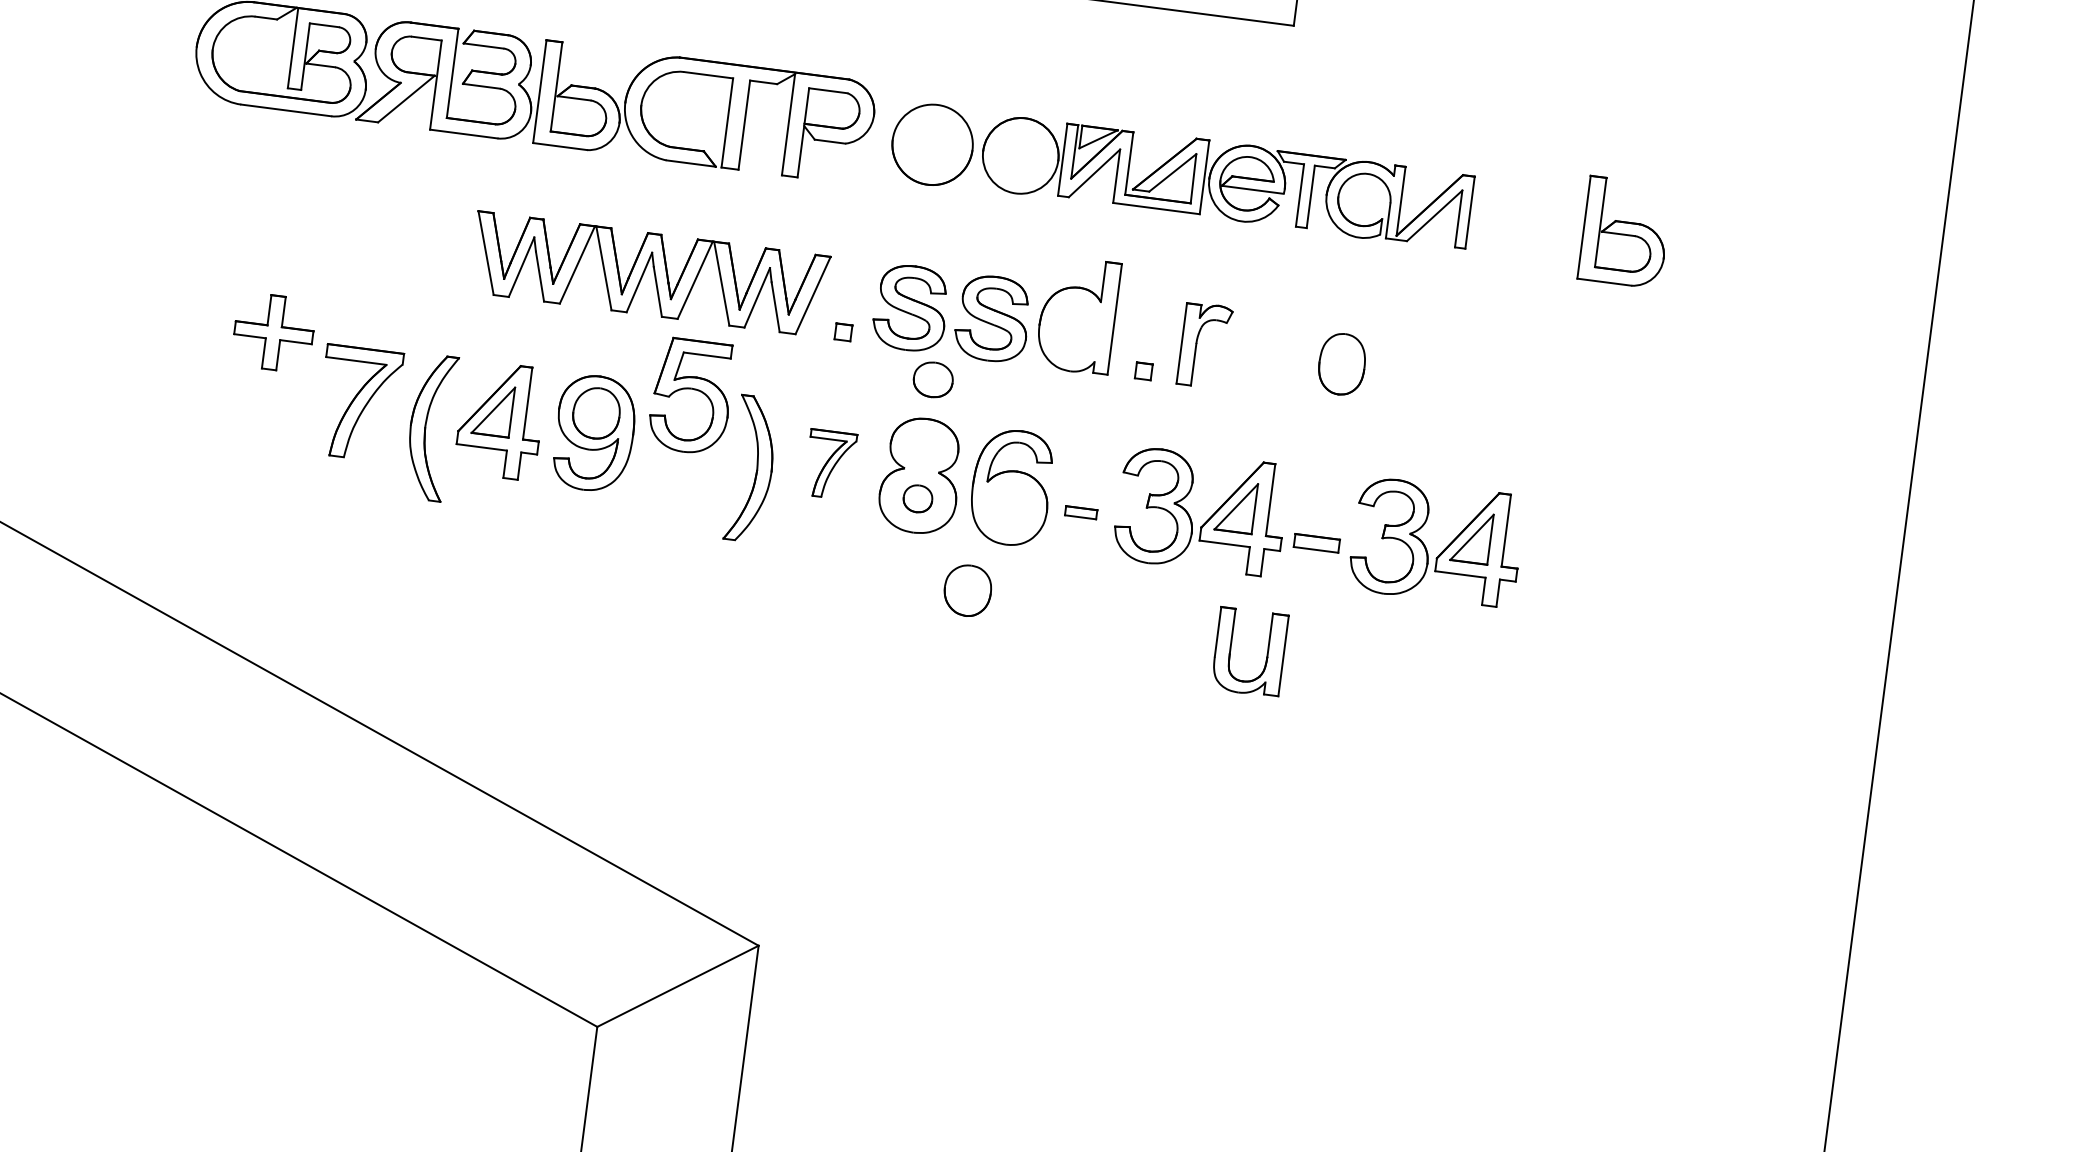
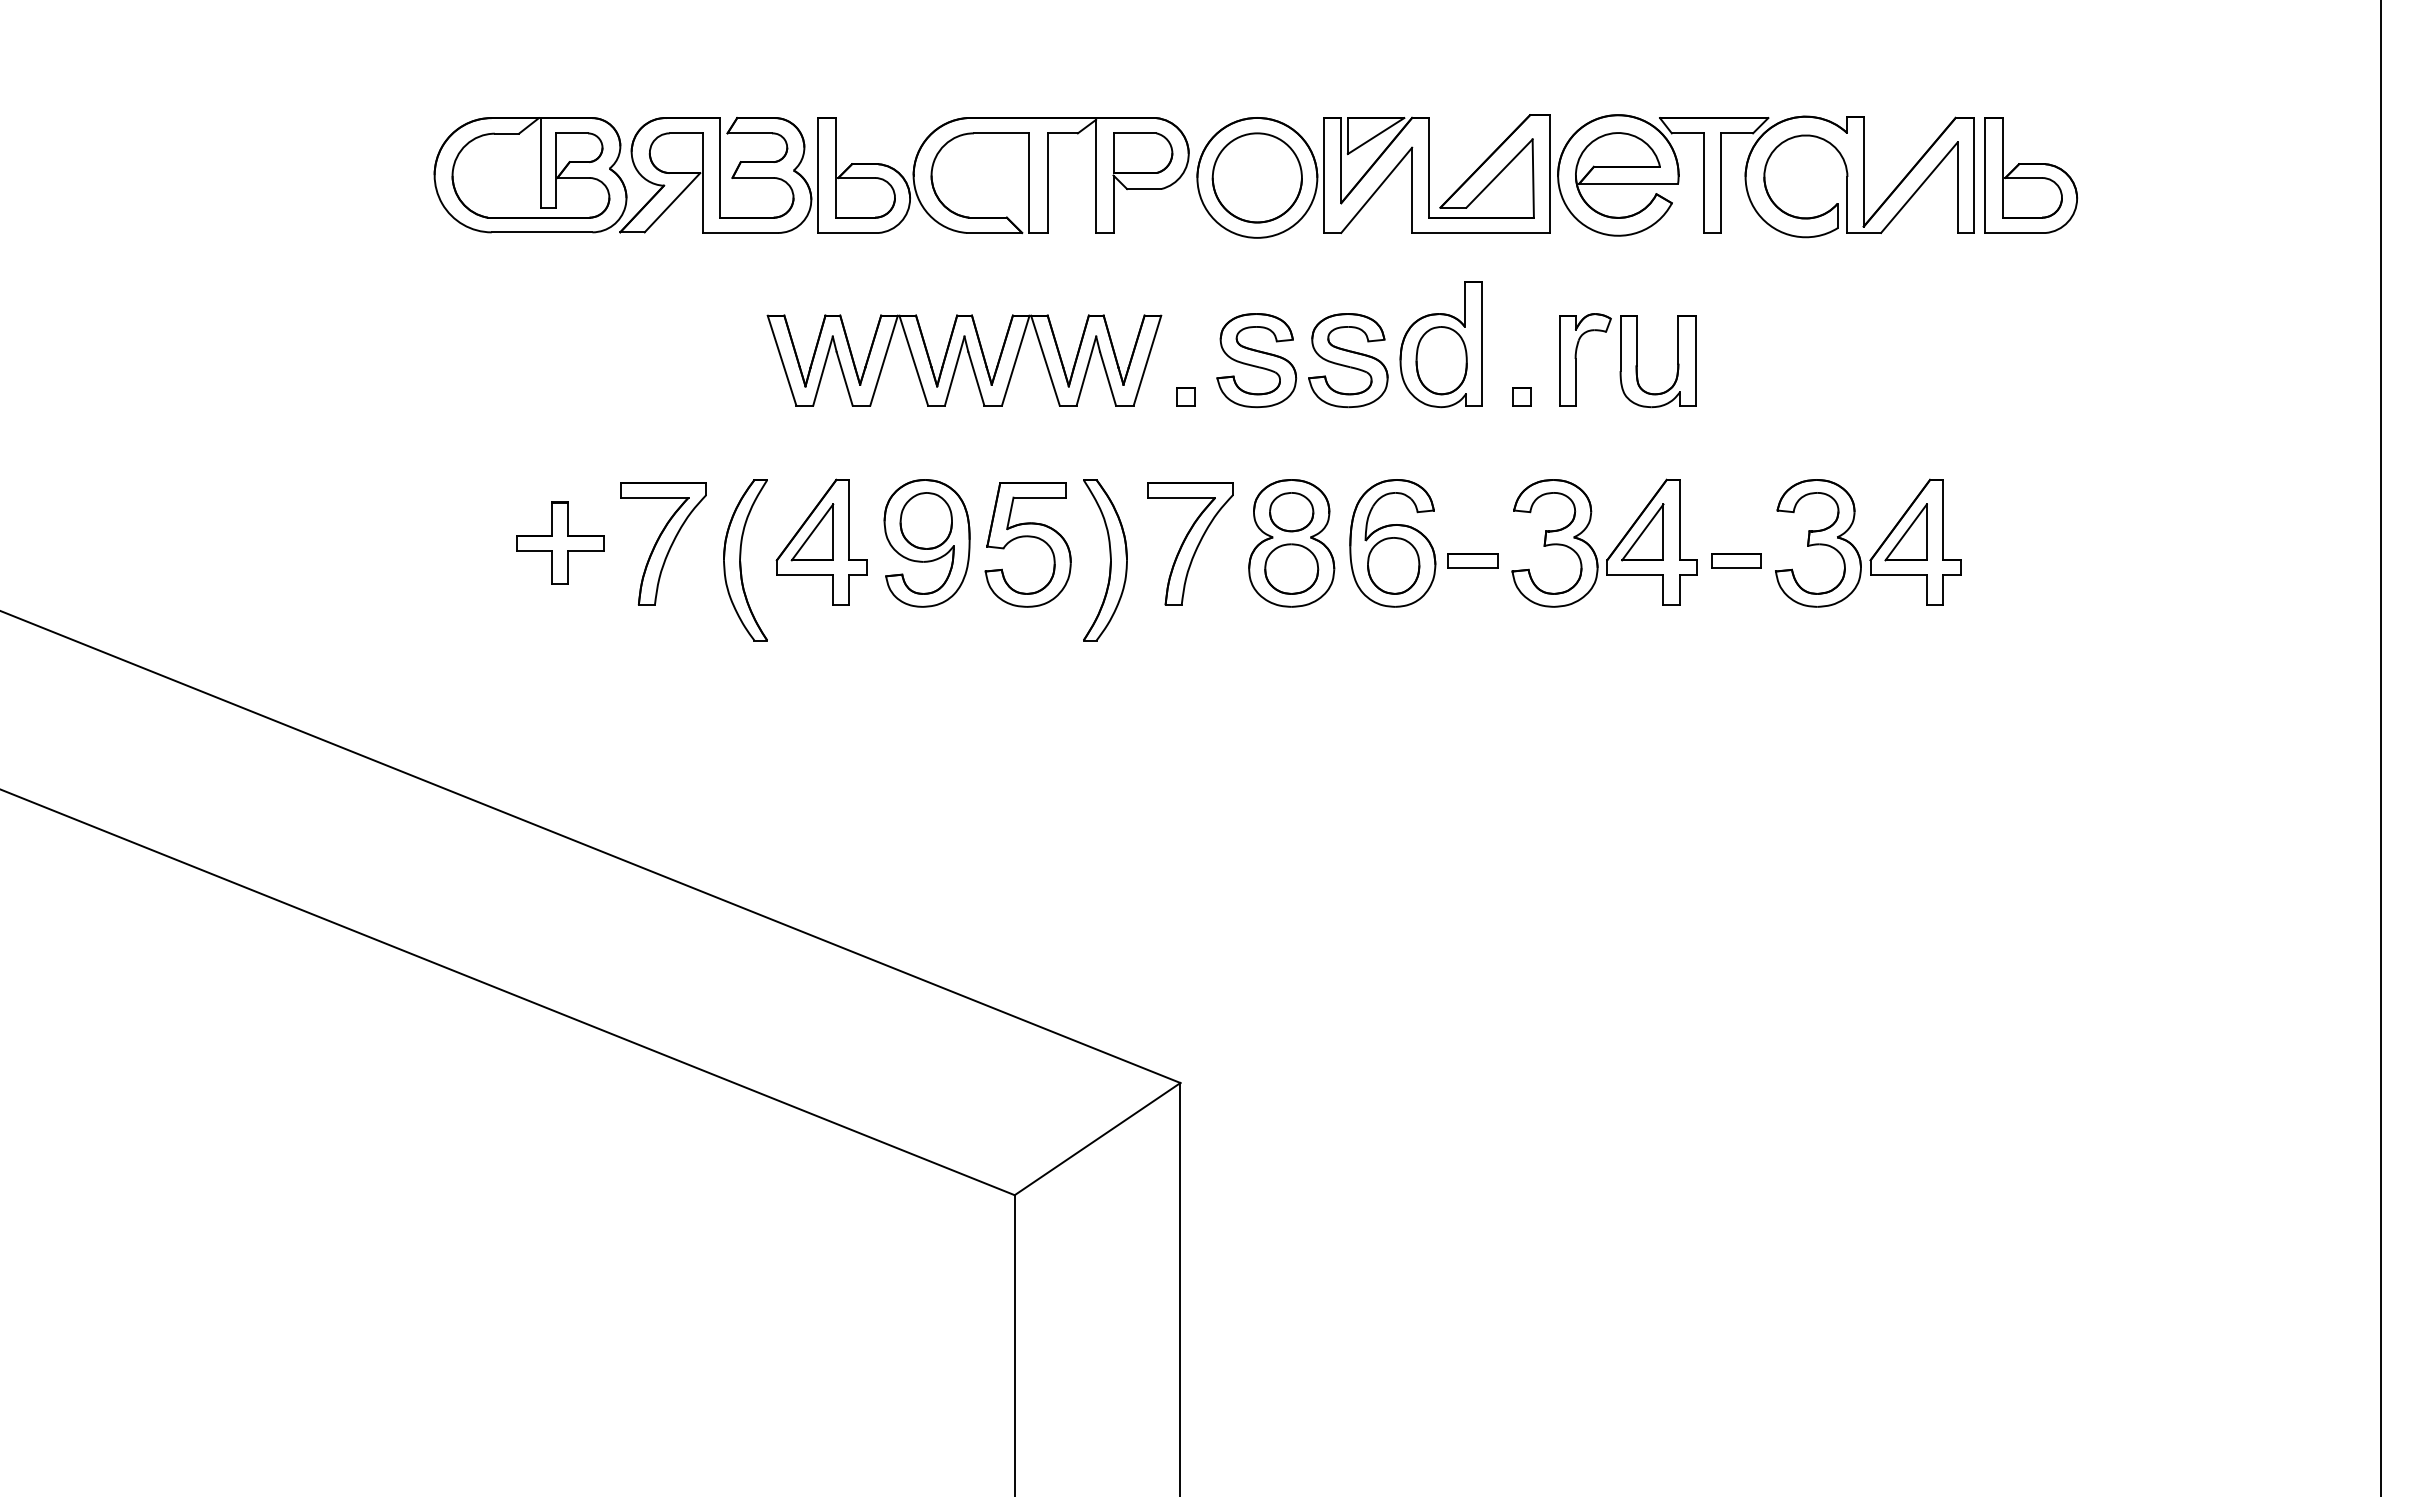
part: (1226, 181) -> (1585, 176), size x1.43
part: (274, 331) -> (560, 542), moved
part: (1341, 364) -> (1441, 360), moved
part: (933, 380) -> (1291, 512), moved
part: (691, 389) -> (1027, 537), moved
part: (830, 464) -> (1190, 543), size x1.67
part: (917, 498) -> (1291, 568), size x1.67
part: (1080, 512) -> (1472, 560), size x1.43
part: (967, 590) -> (1393, 565), moved
part: (1231, 649) -> (1637, 361), moved

